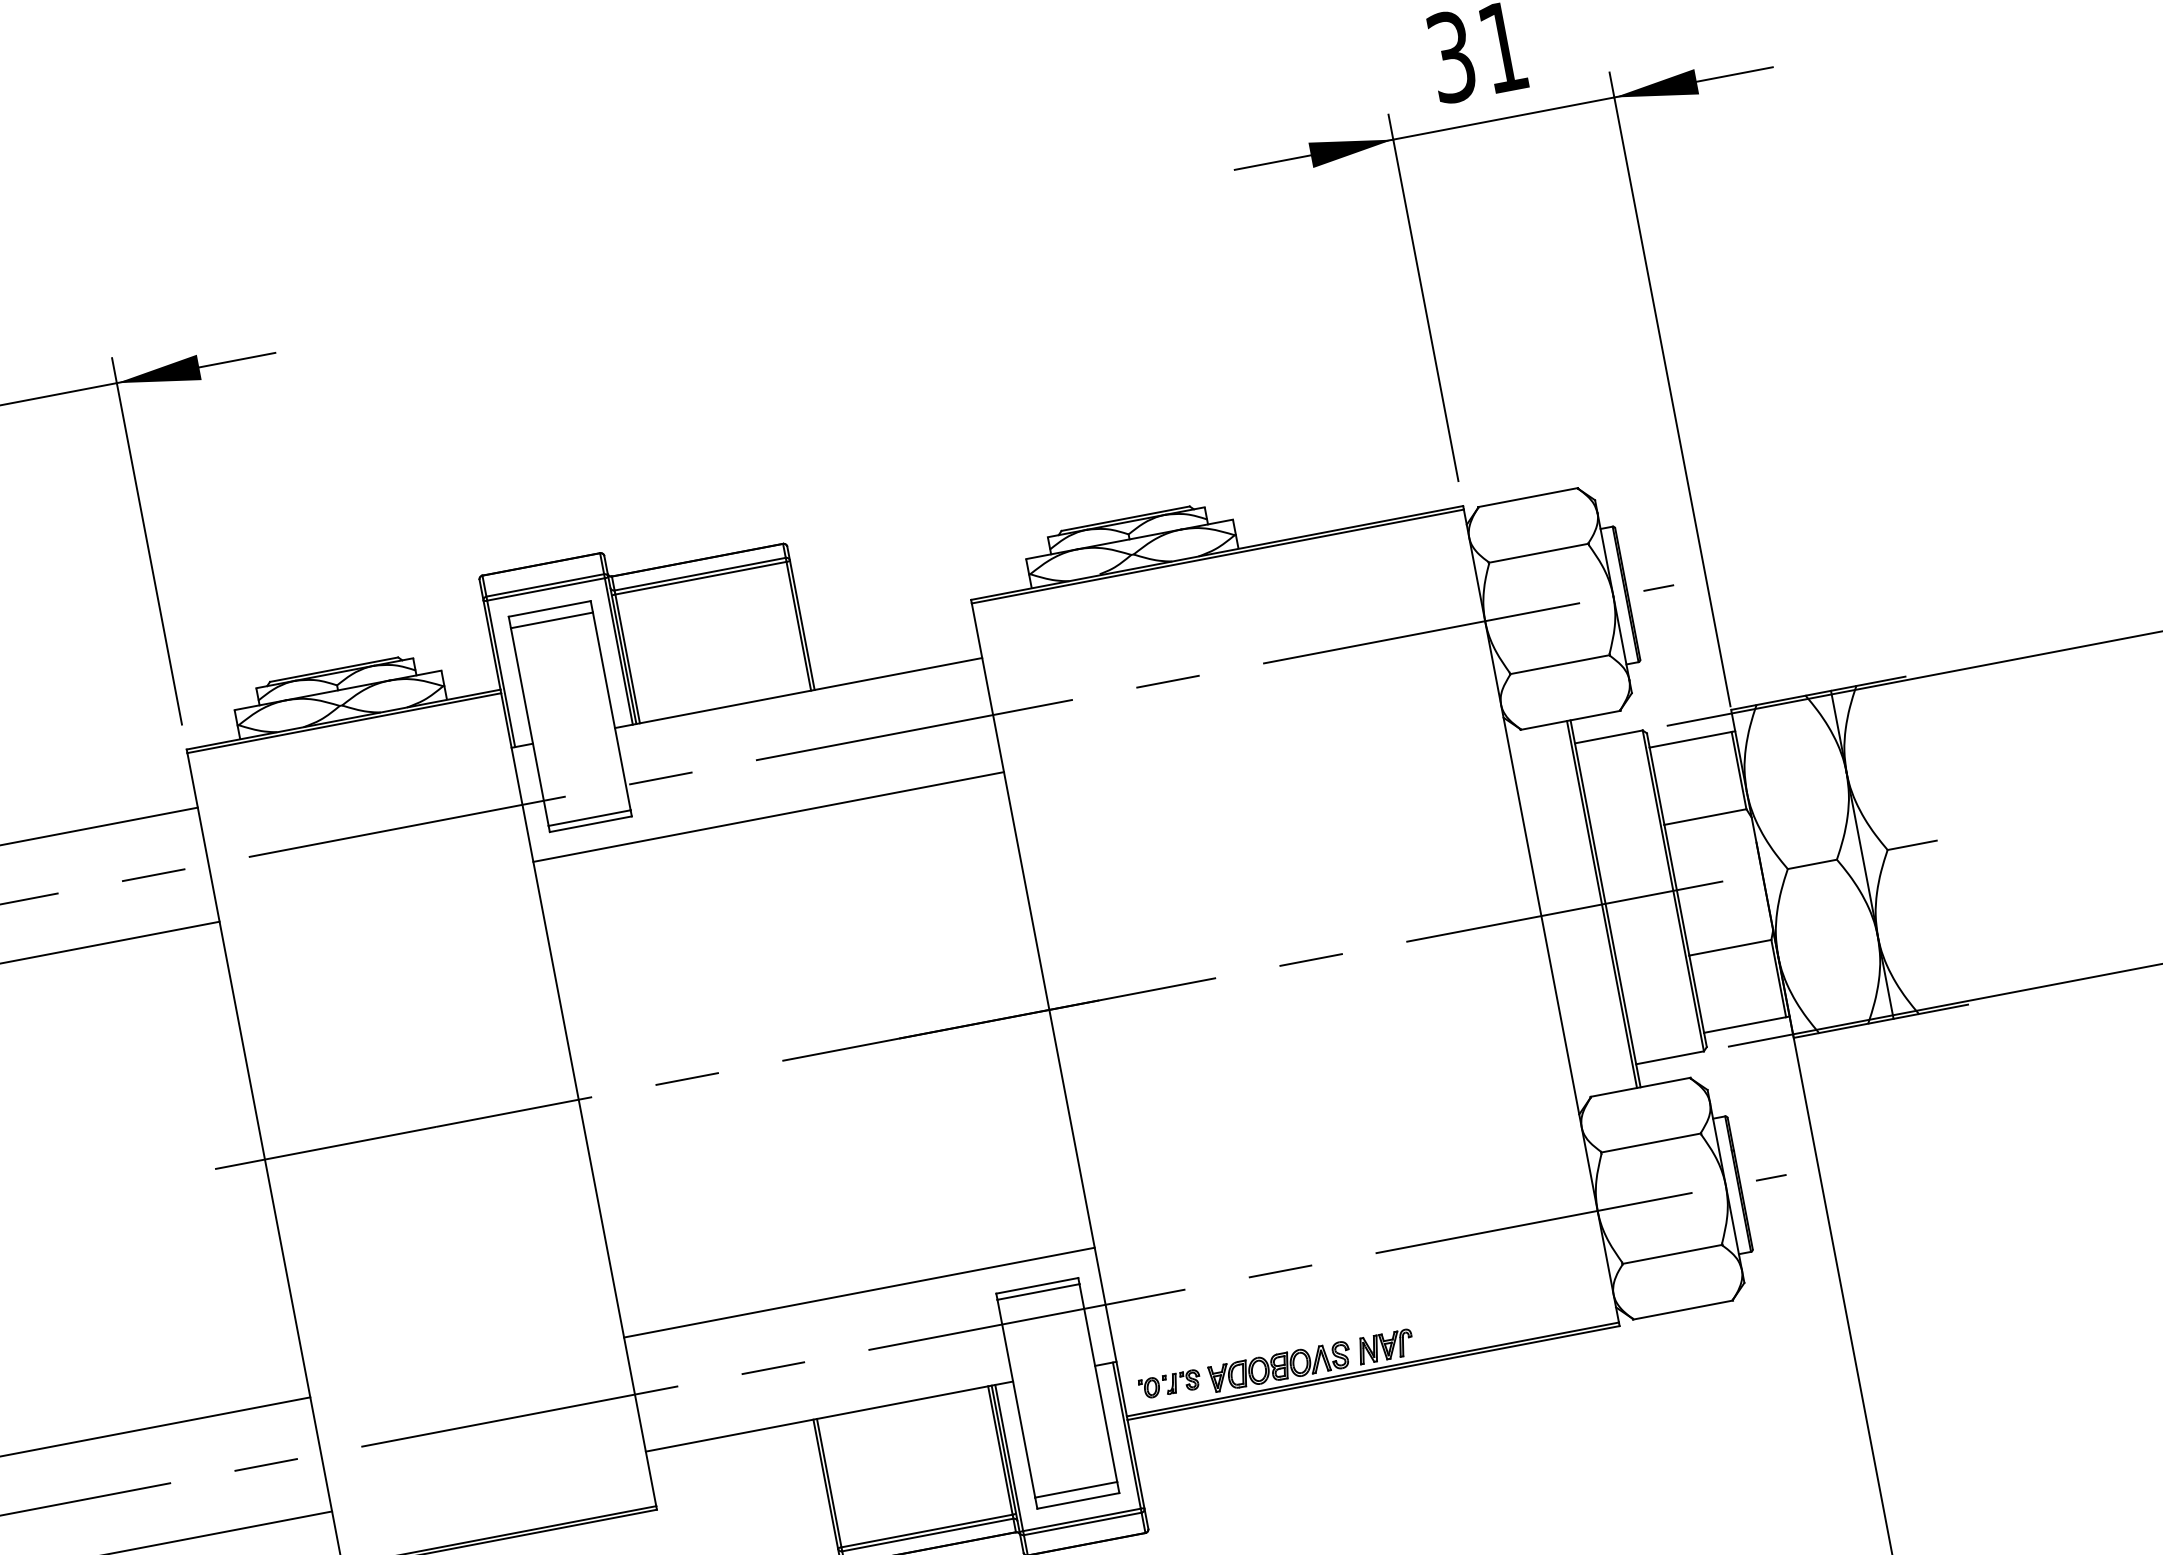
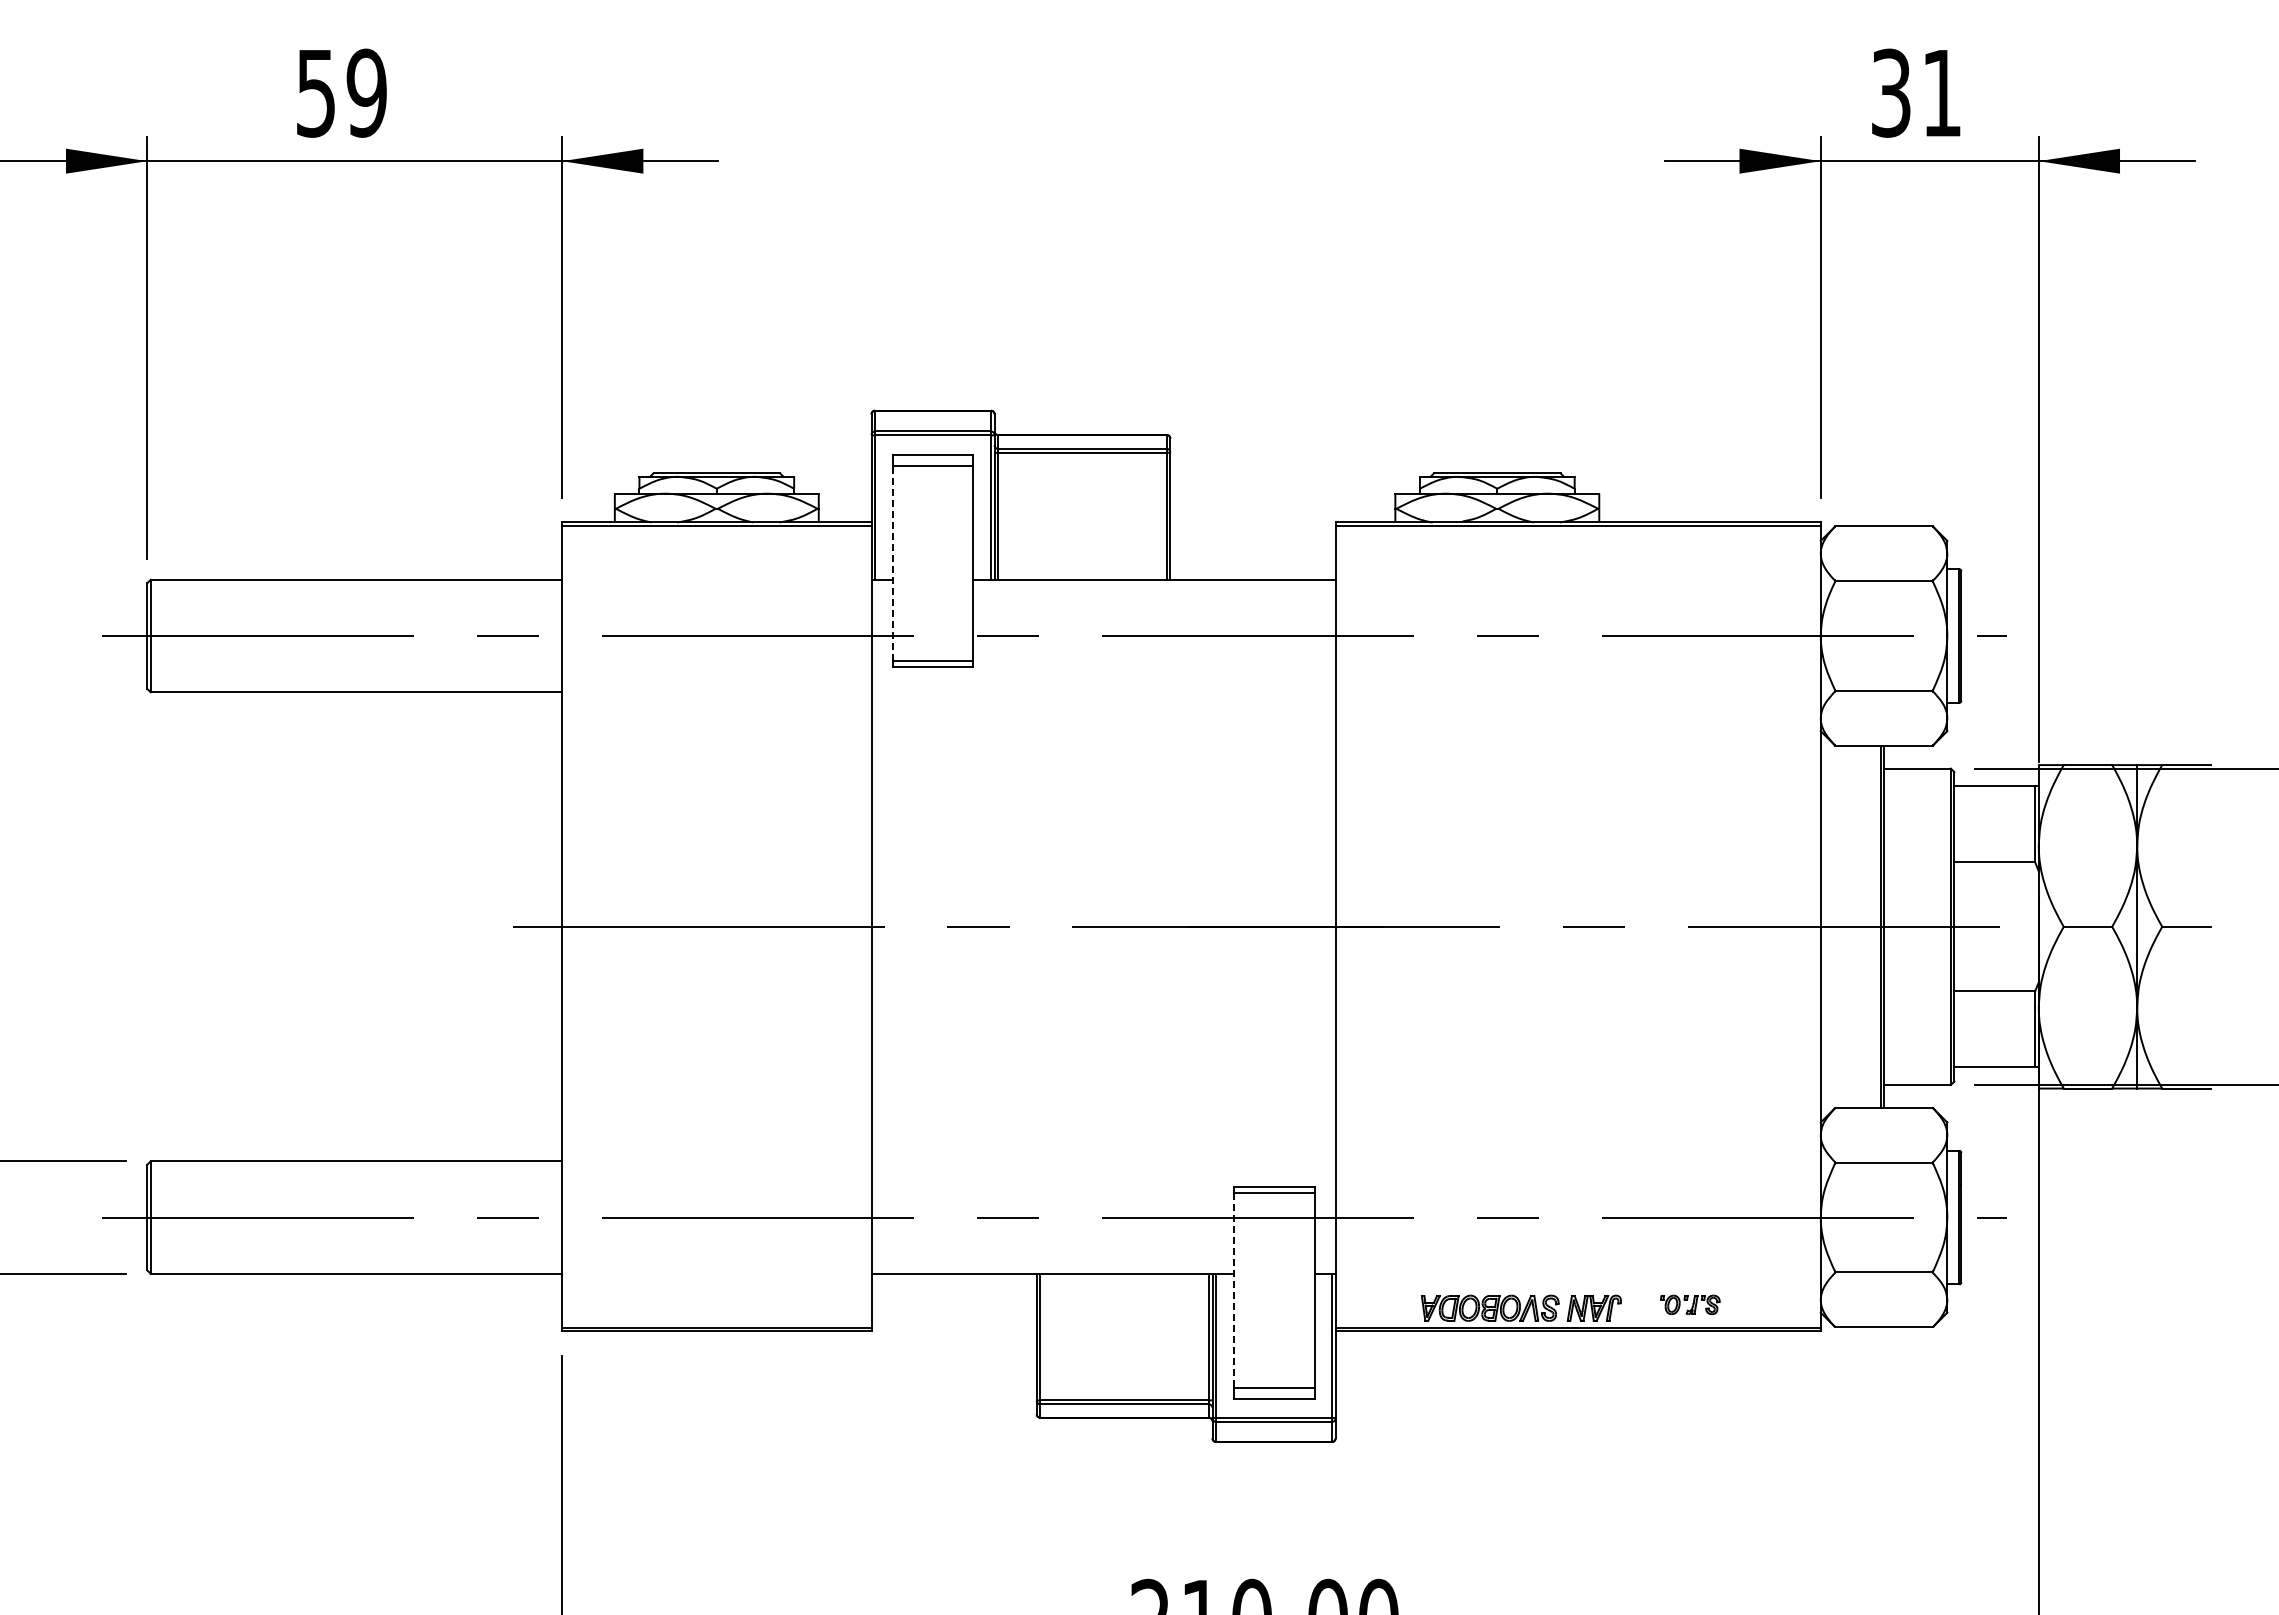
line: (529, 726) -> (892, 562), solid -> dashed
line: (768, 817) -> (1103, 692), removed
line: (859, 1292) -> (1103, 1161), removed
part: (1170, 1383) -> (1690, 1304), moved
line: (1016, 1398) -> (1233, 1290), solid -> dashed

